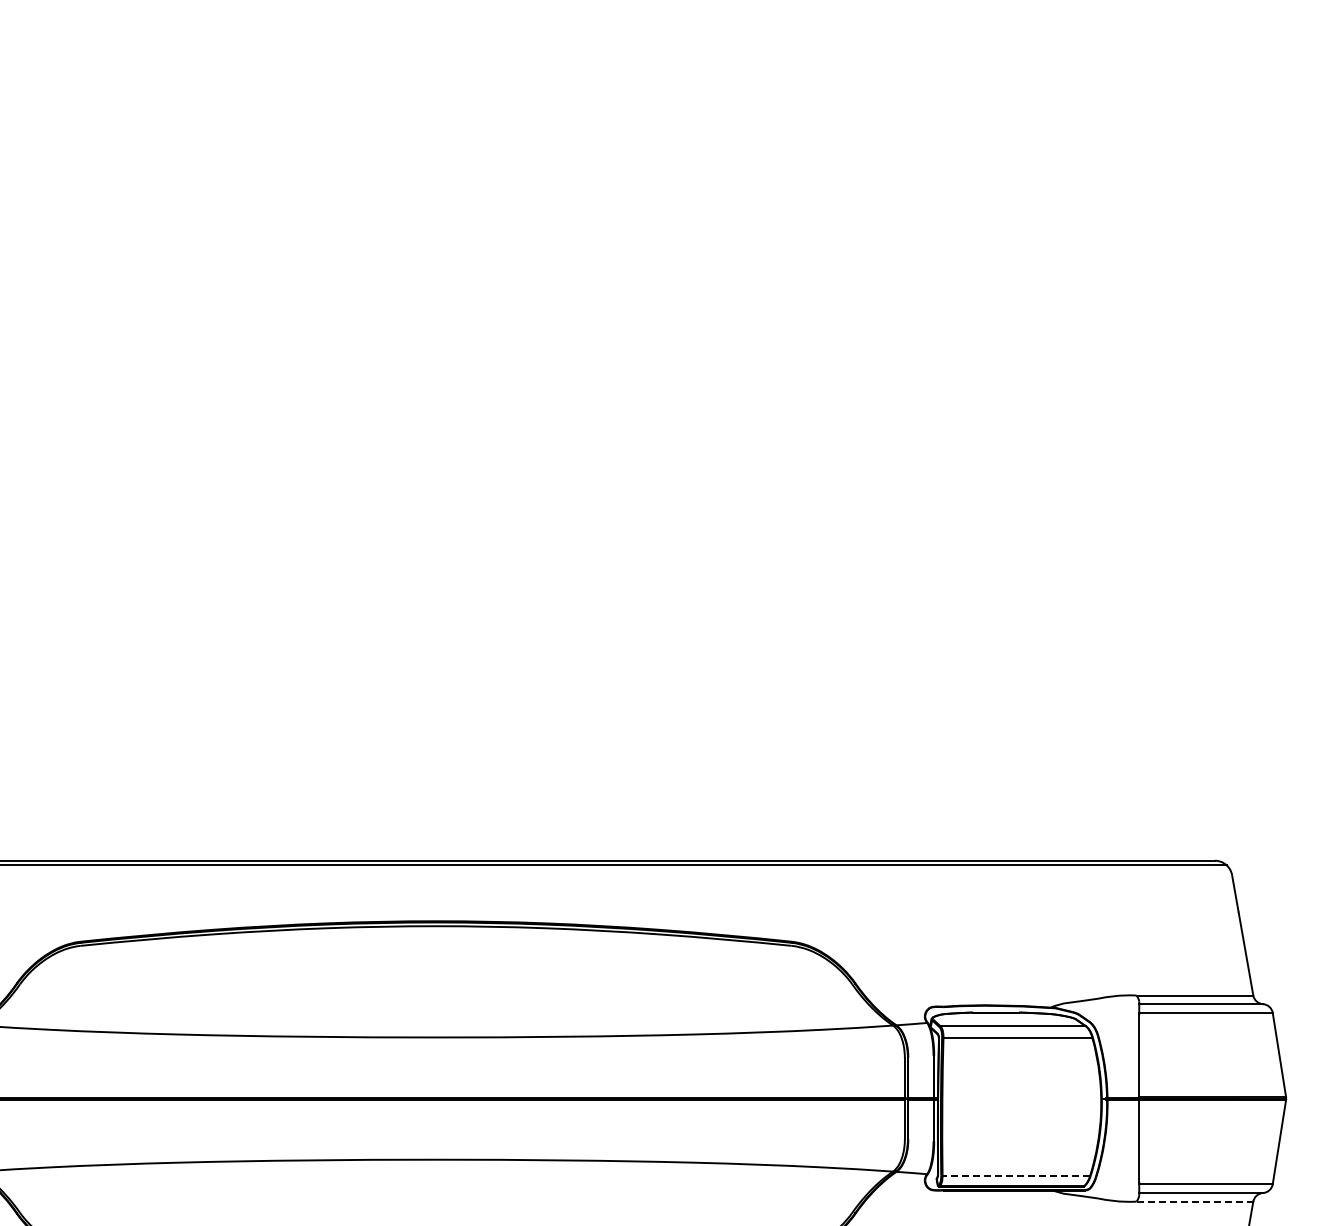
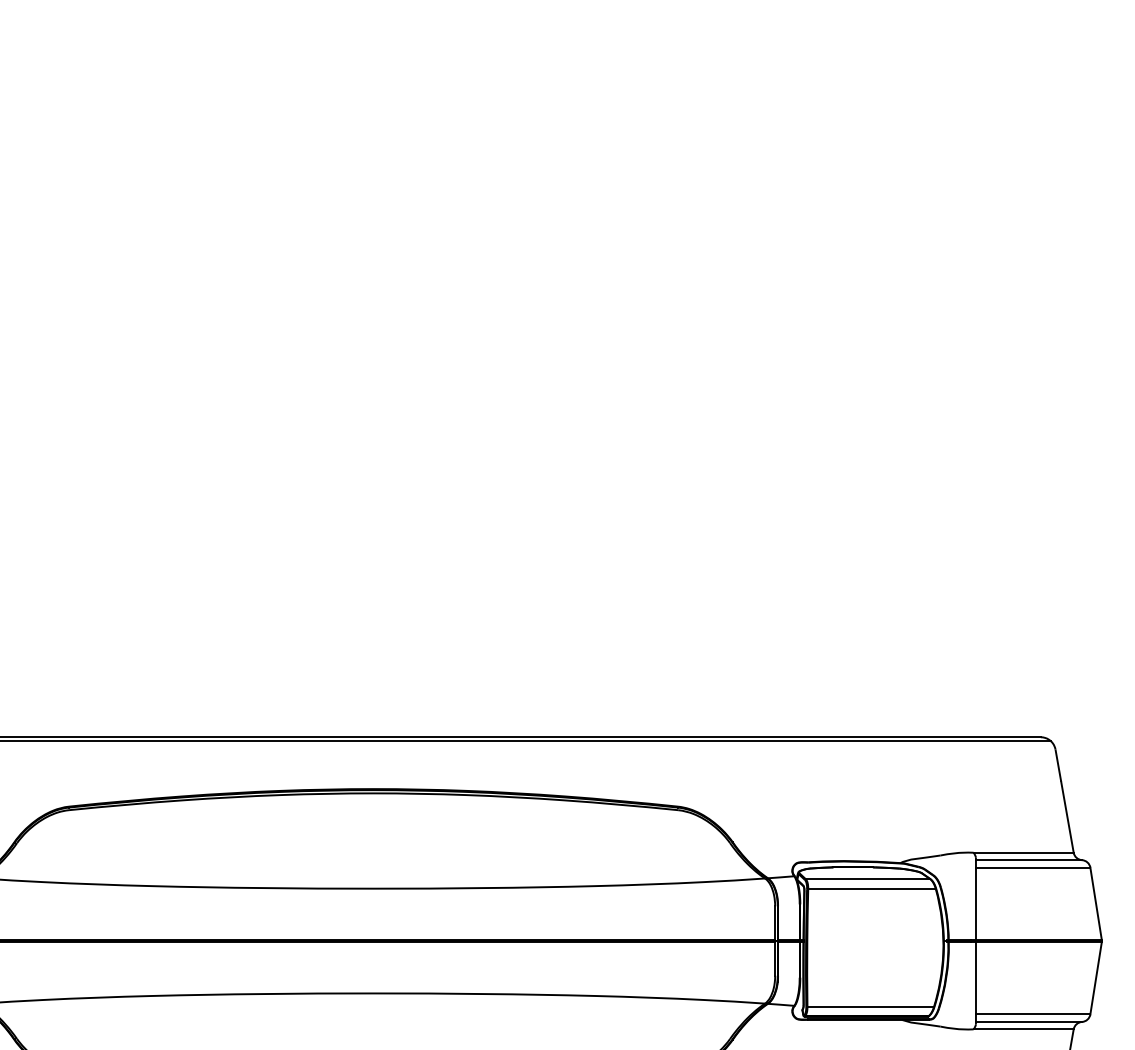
line: (1016, 1175) -> (870, 1006), dashed -> solid
line: (1195, 1201) -> (1024, 1029), dashed -> solid

